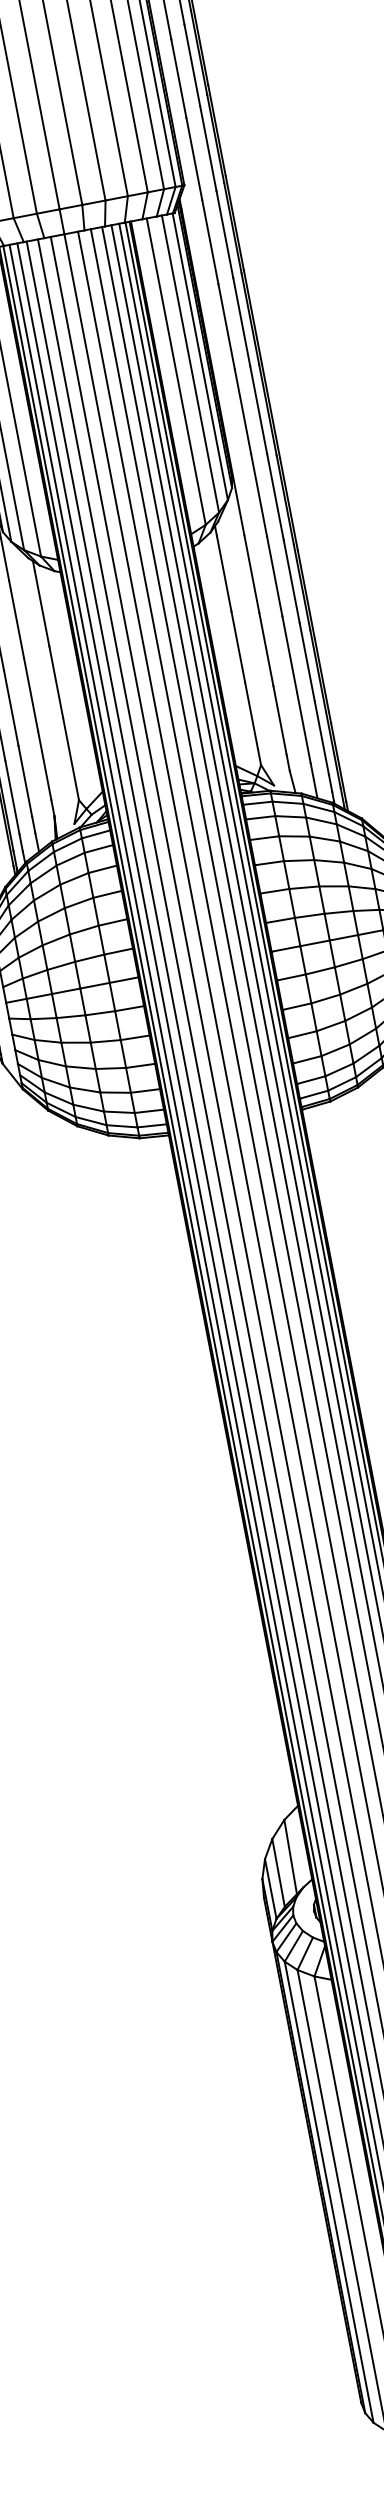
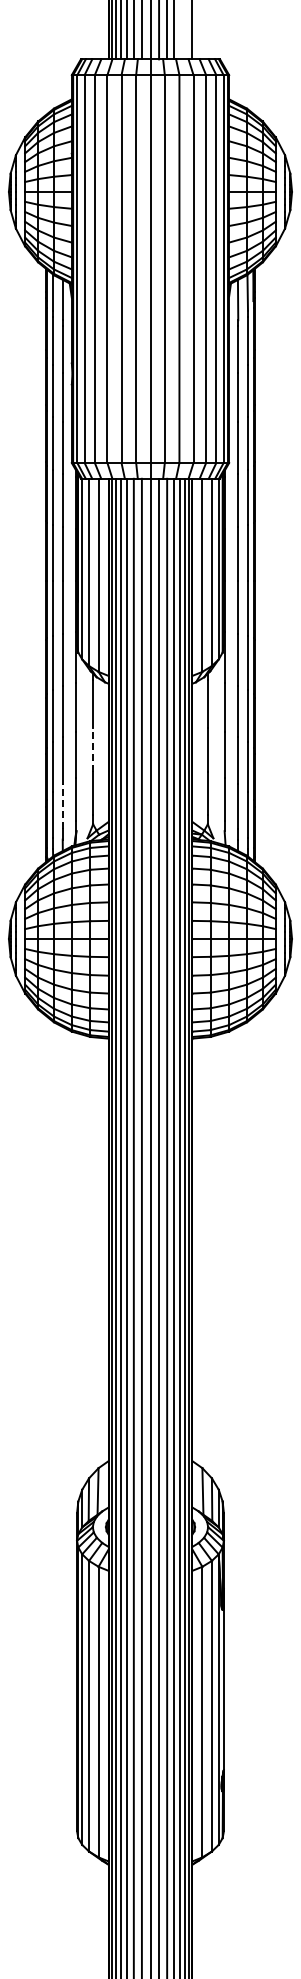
line: (56, 681) -> (93, 749), solid -> dashed
line: (24, 781) -> (62, 806), solid -> dashed

